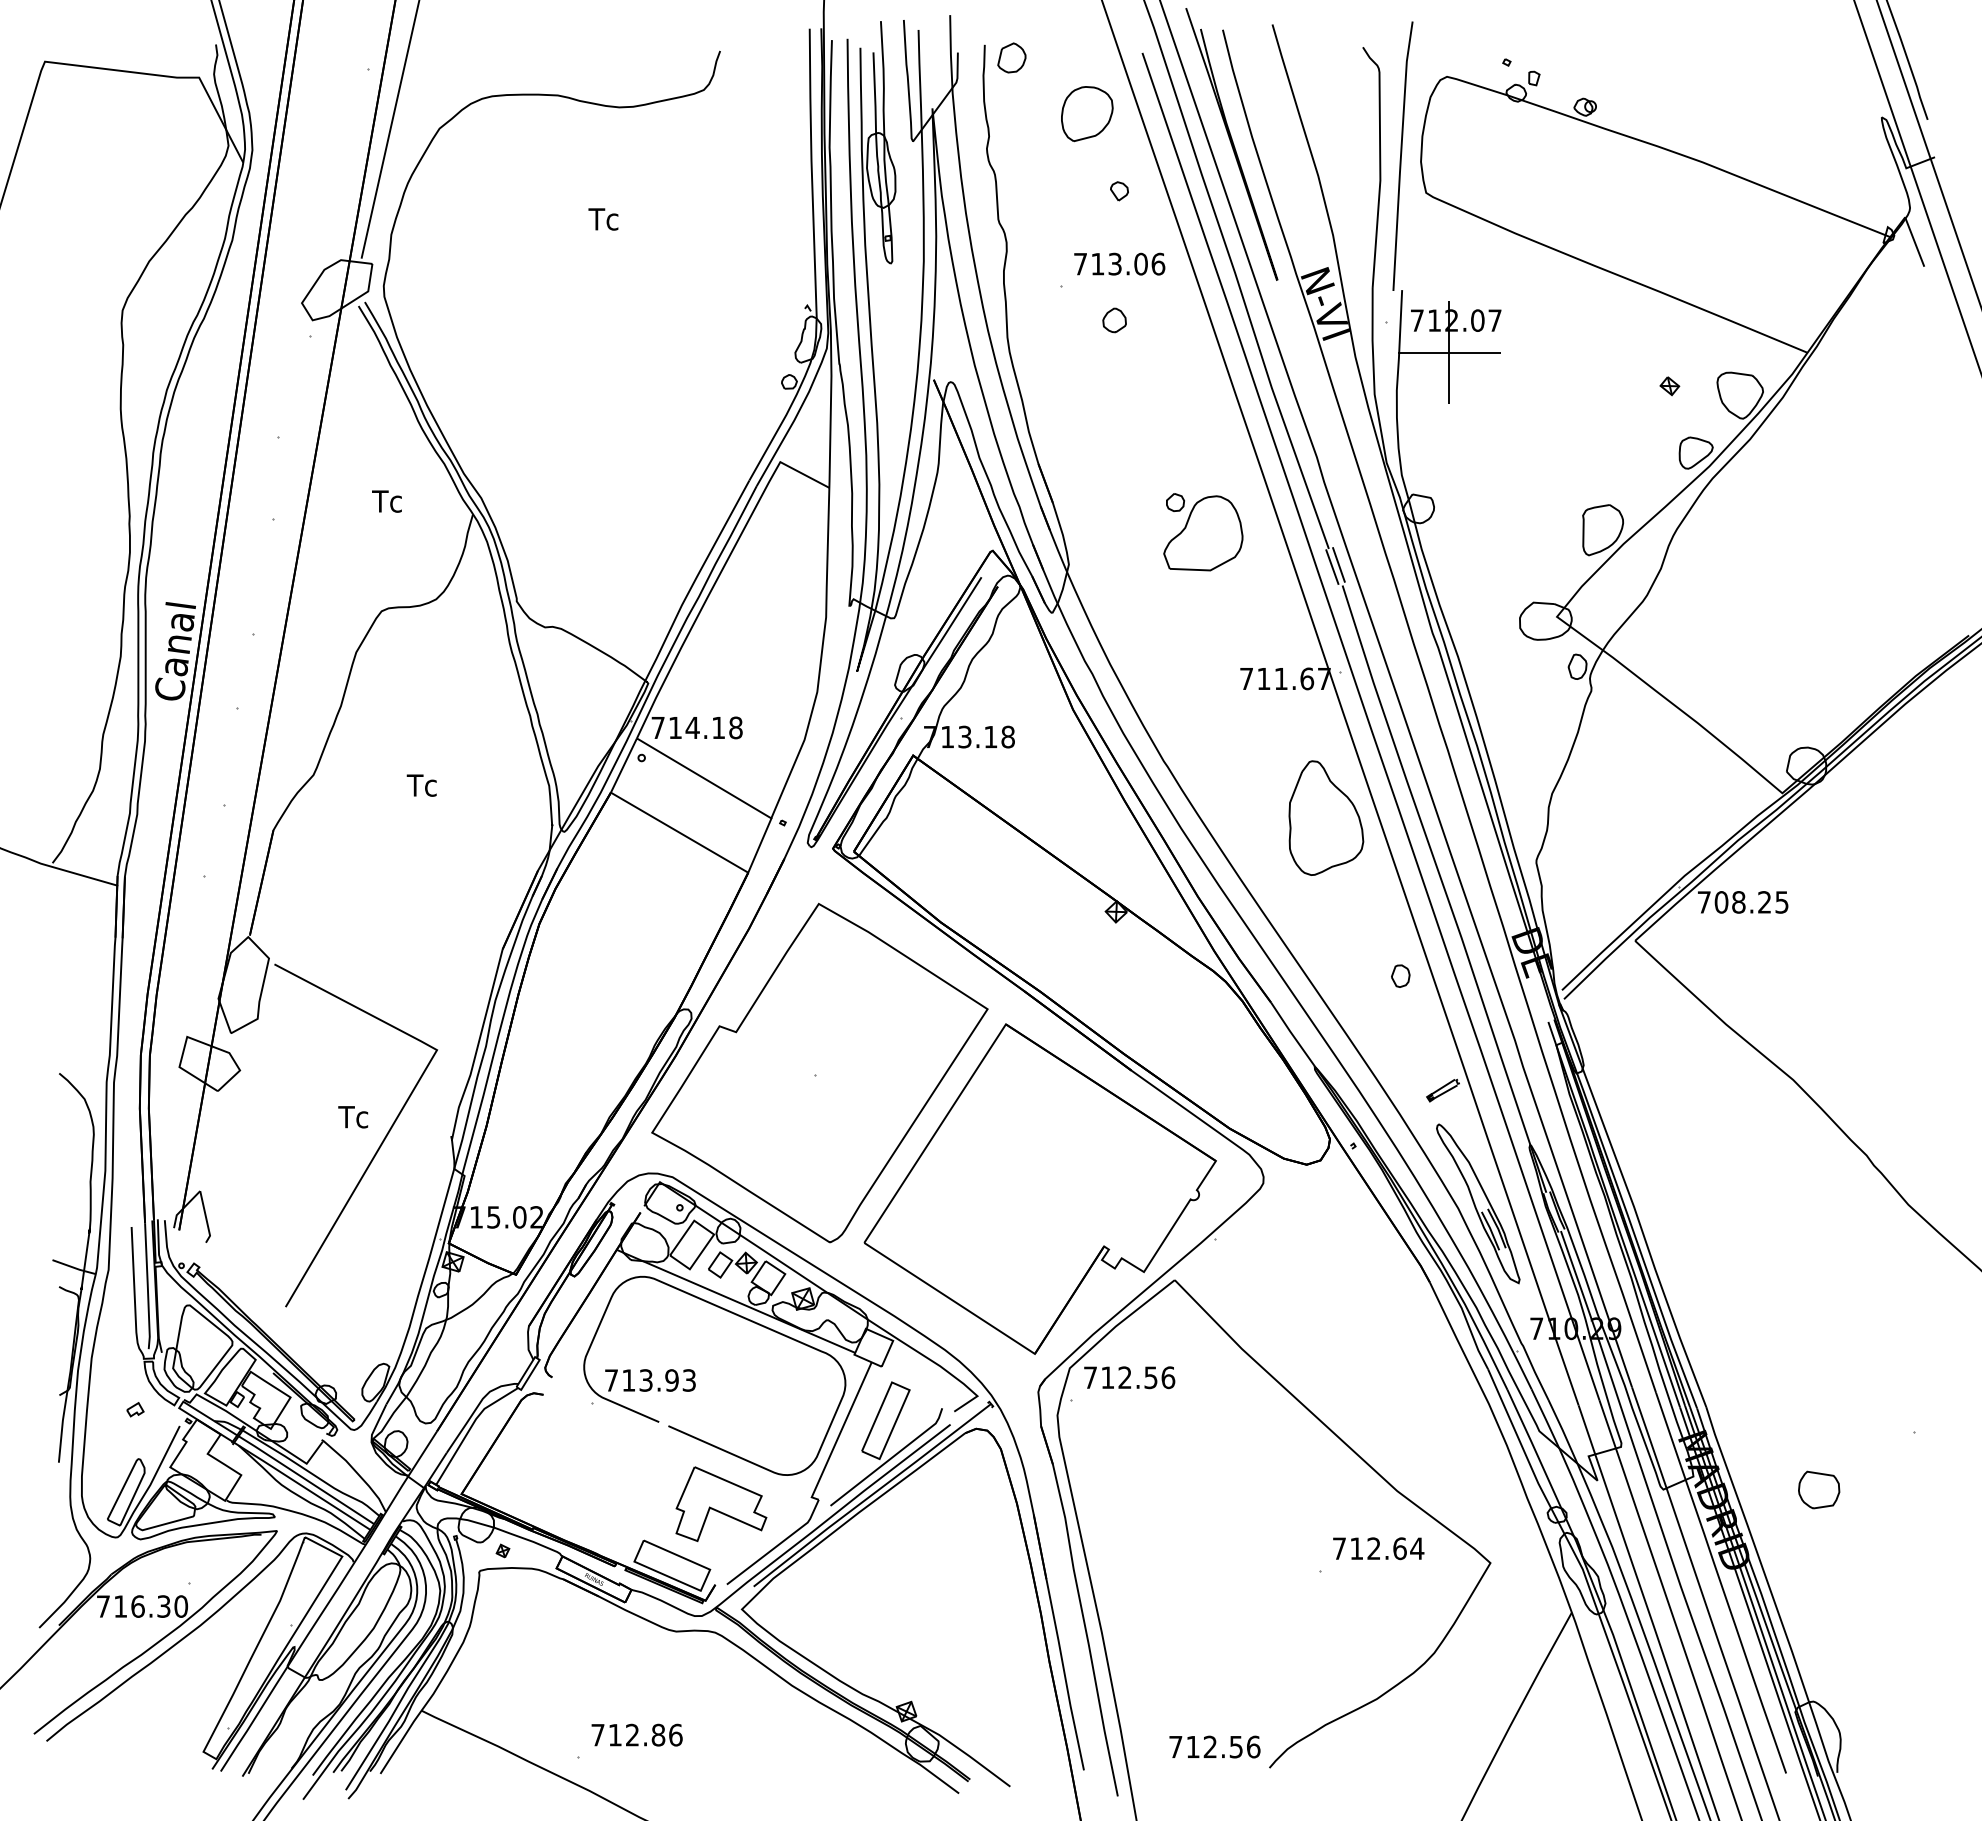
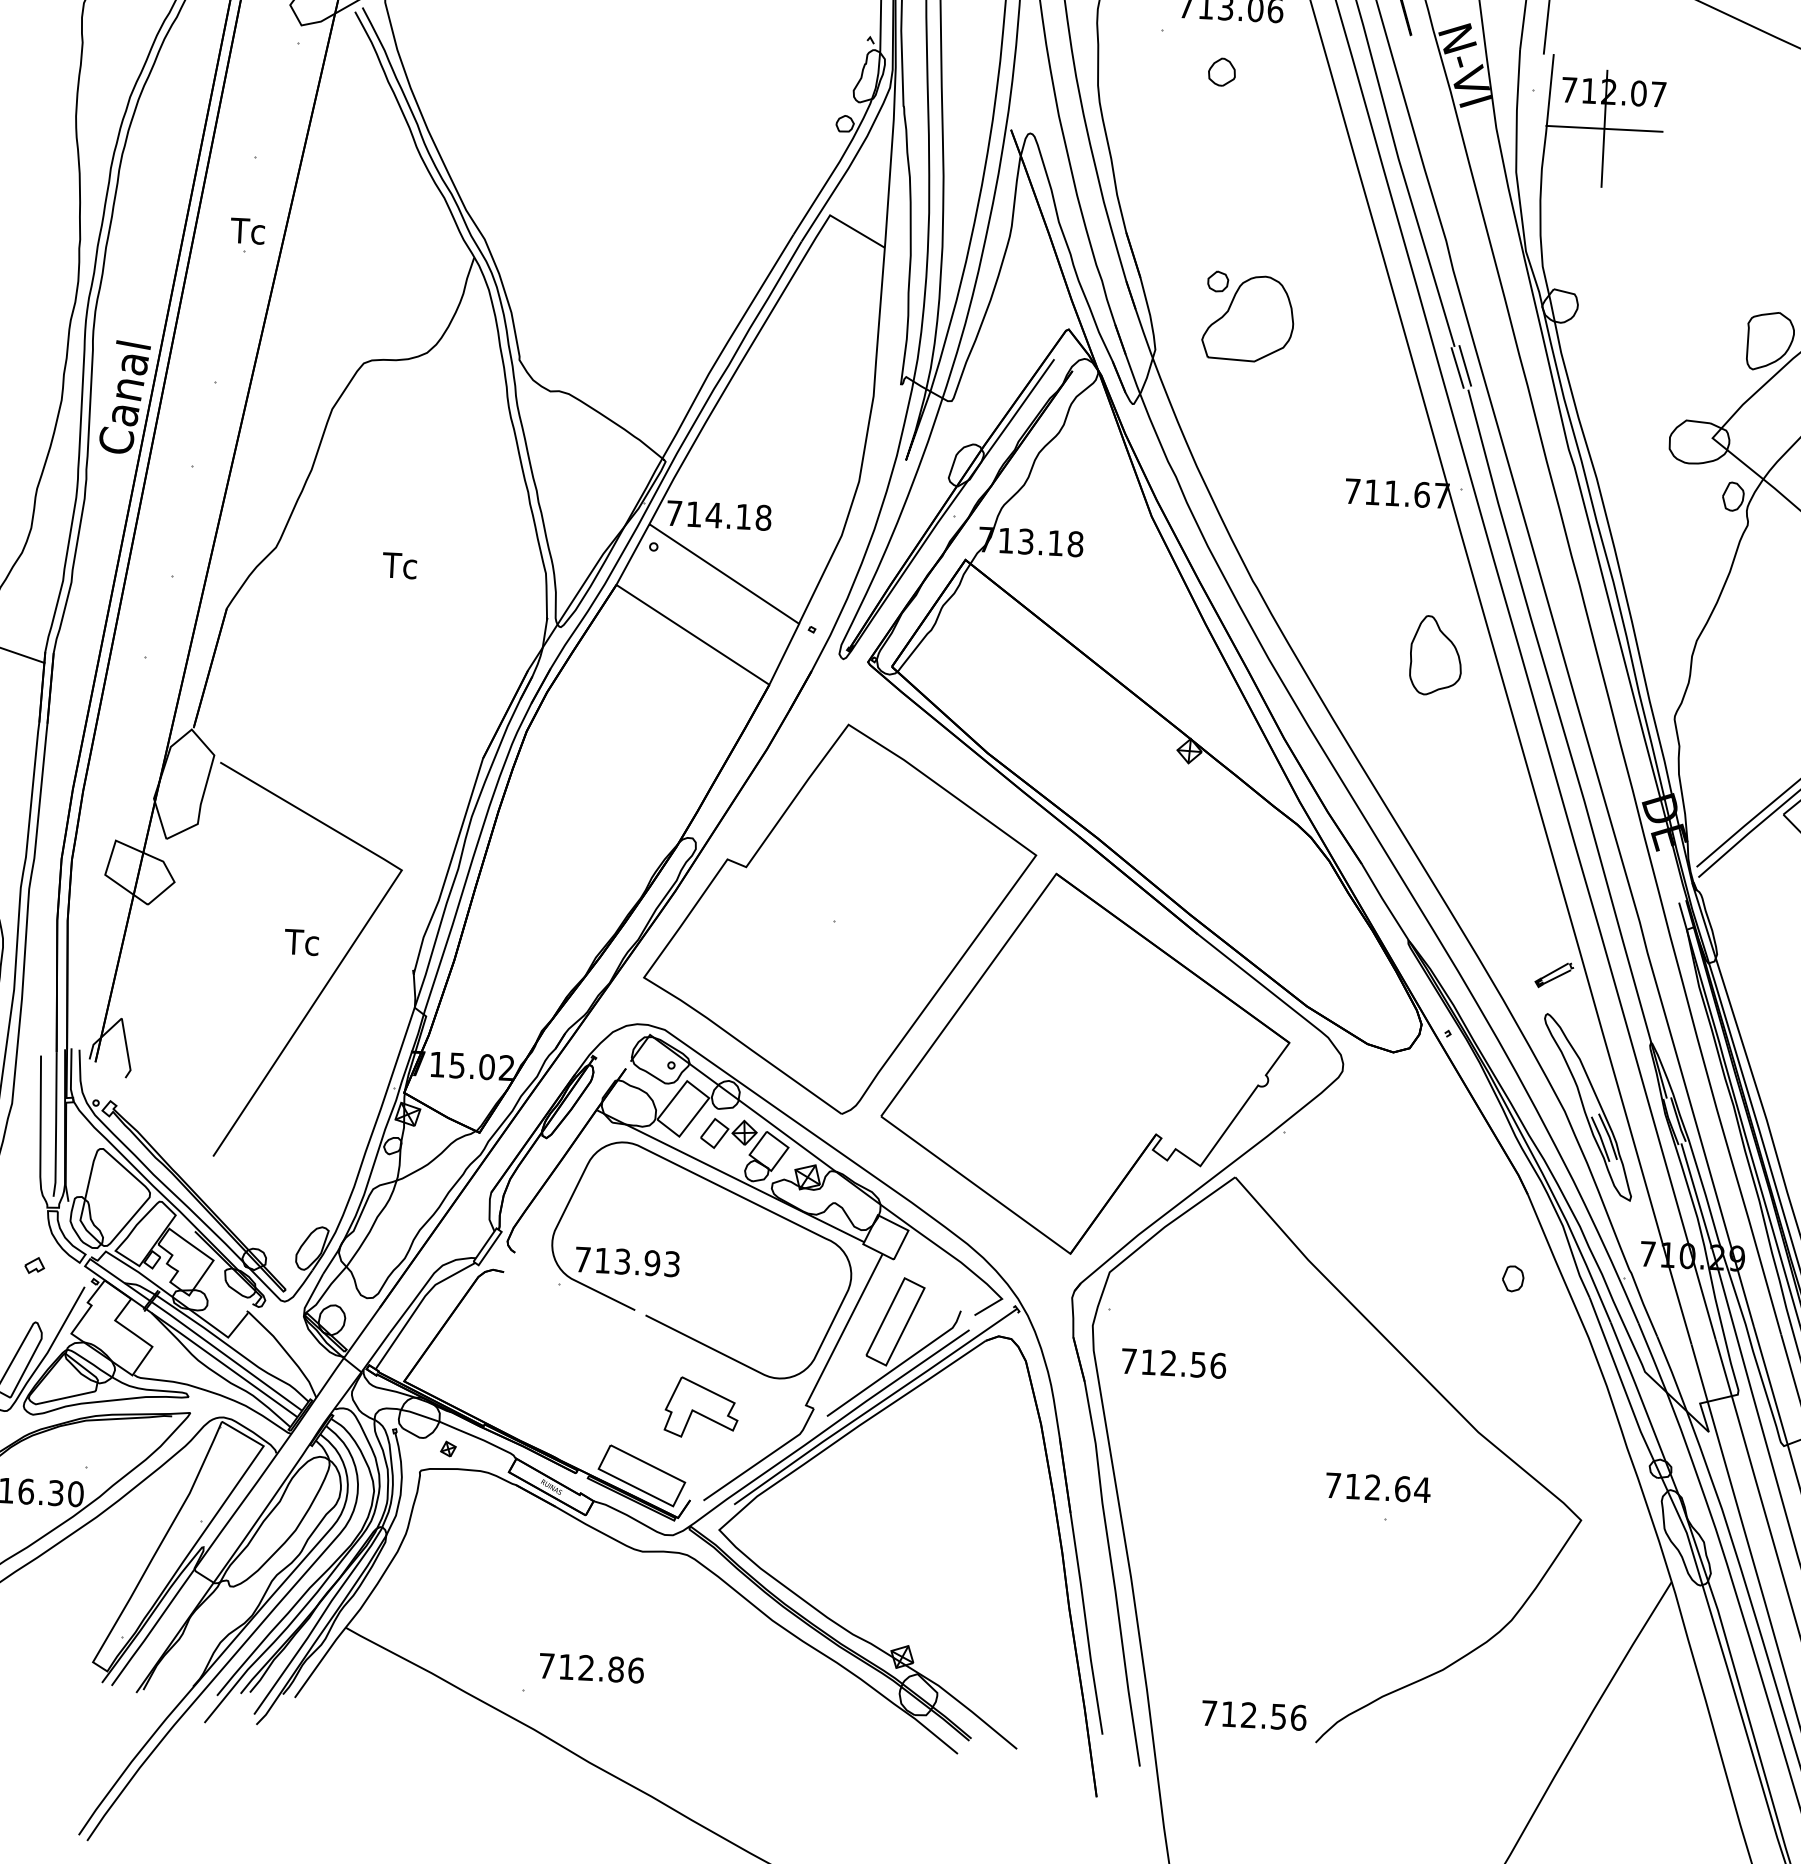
text: (386, 501) -> (247, 231), moved
part: (1203, 532) -> (1248, 317), moved
part: (1326, 817) -> (1436, 655), size x0.6
part: (1400, 975) -> (1512, 1278), moved
text: (1129, 1377) -> (1173, 1363), moved
part: (721, 1503) -> (702, 1407), size x0.7
text: (1378, 1548) -> (1378, 1487), moved

